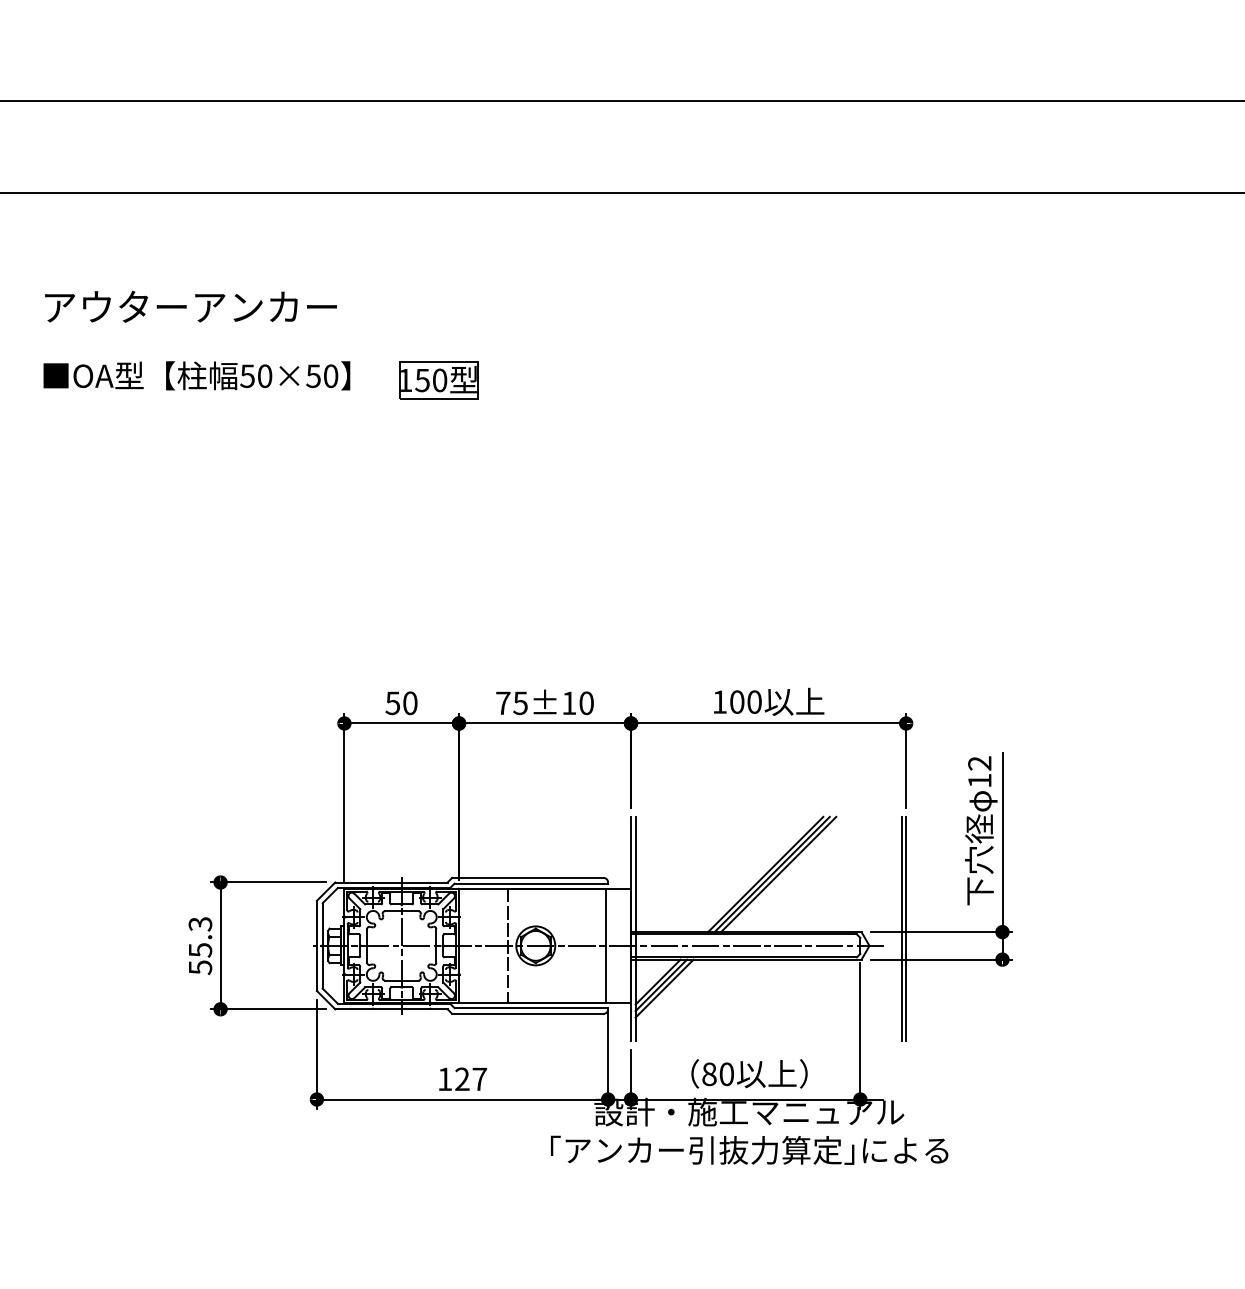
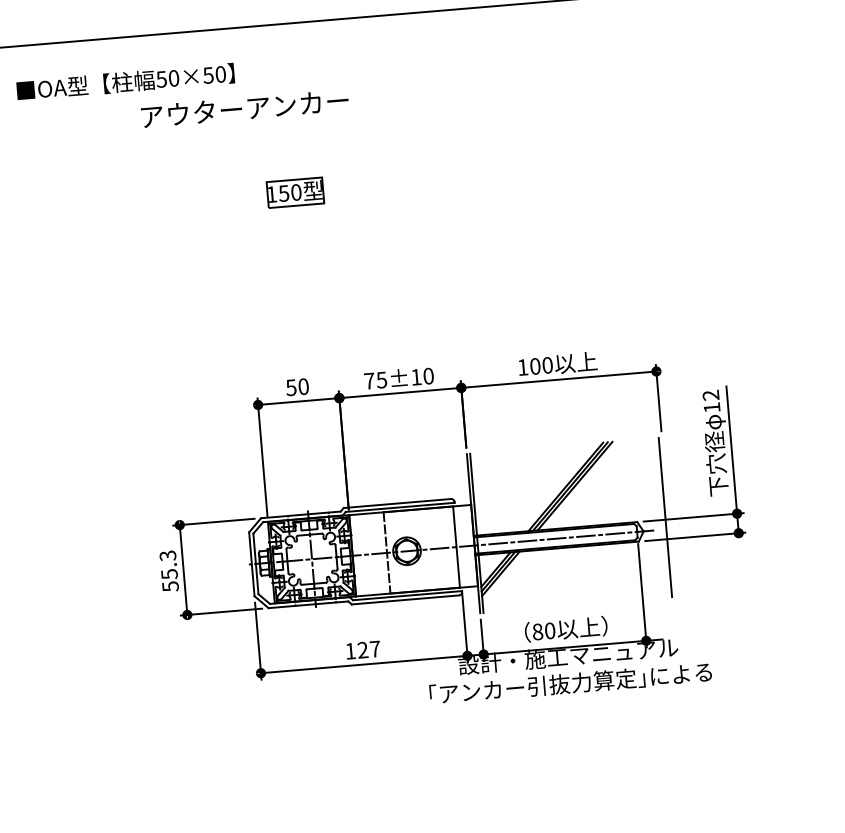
text: (190, 306) -> (244, 108), moved
text: (196, 375) -> (125, 81), moved
part: (438, 380) -> (295, 192), moved
line: (906, 928) -> (668, 516), removed

